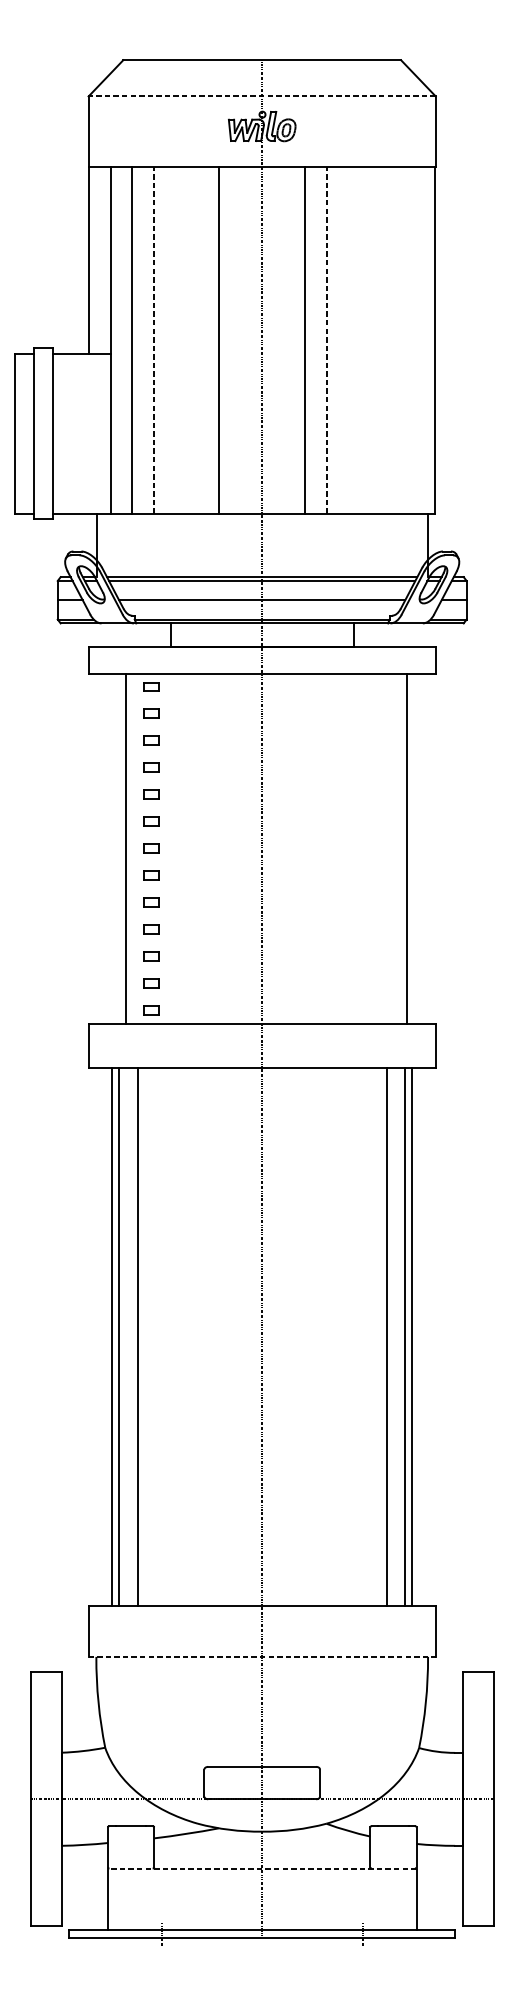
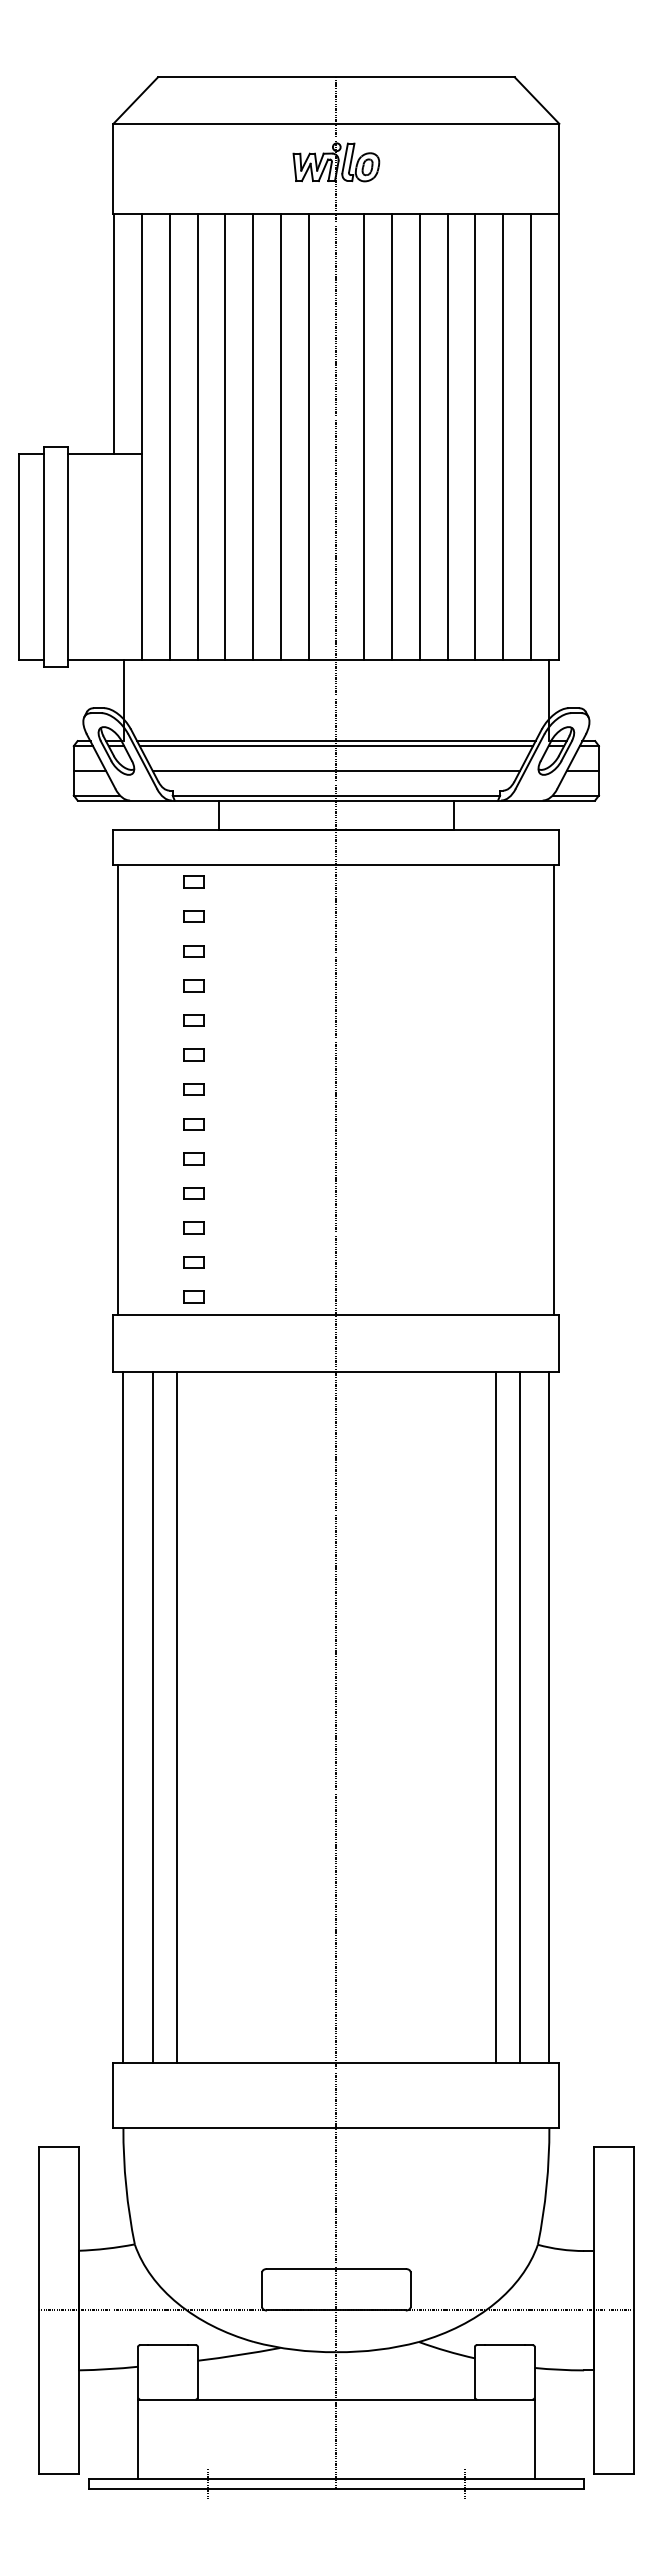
line: (262, 96) -> (336, 123), dashed -> solid
line: (175, 339) -> (225, 436), added
line: (196, 339) -> (252, 436), added
line: (240, 339) -> (308, 436), added
line: (284, 339) -> (364, 436), added
line: (348, 339) -> (447, 436), added
line: (370, 339) -> (475, 436), added
line: (392, 339) -> (503, 436), added
line: (413, 339) -> (530, 436), added
line: (154, 340) -> (197, 437), dashed -> solid
line: (326, 340) -> (419, 437), dashed -> solid
line: (126, 848) -> (118, 1089), moved
line: (407, 848) -> (554, 1089), moved
line: (111, 1337) -> (123, 1717), moved
line: (411, 1337) -> (549, 1717), moved
line: (262, 1656) -> (336, 2127), dashed -> solid
line: (261, 1868) -> (335, 2399), dashed -> solid

